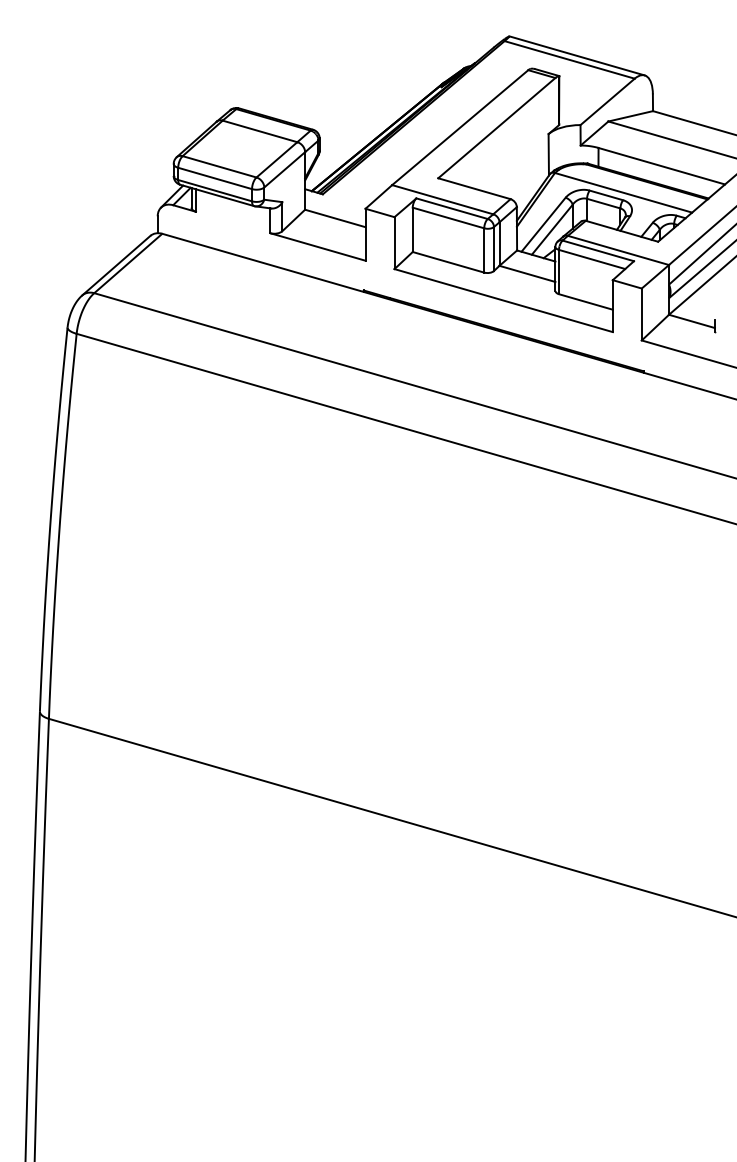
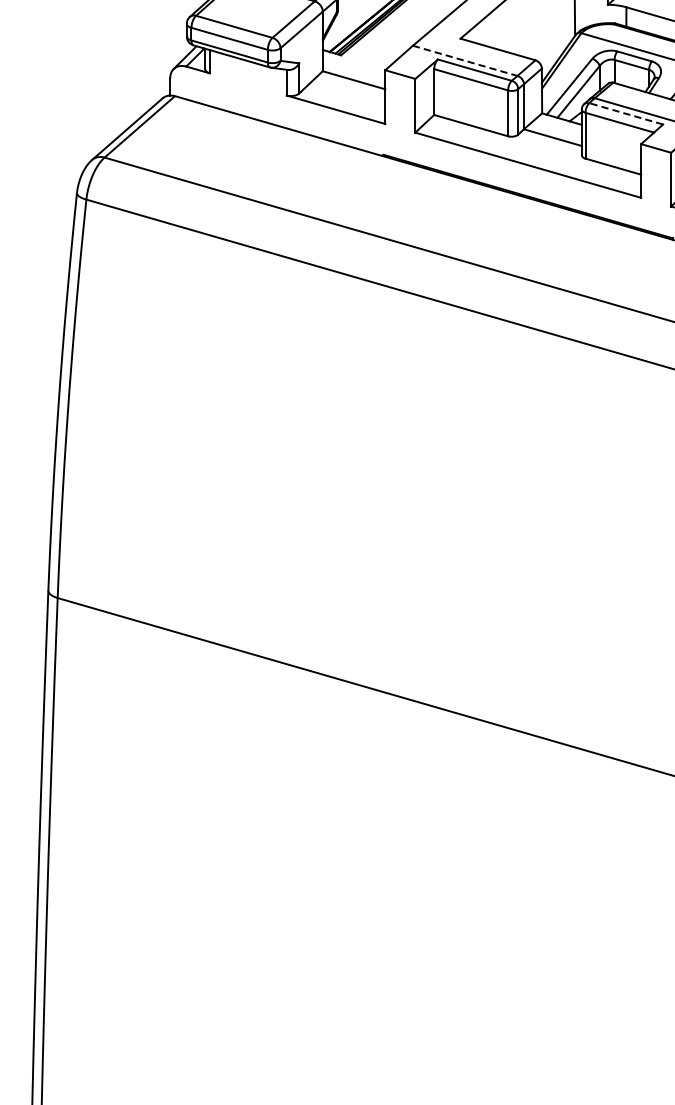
line: (442, 199) -> (464, 60), solid -> dashed
line: (597, 250) -> (625, 113), solid -> dashed

